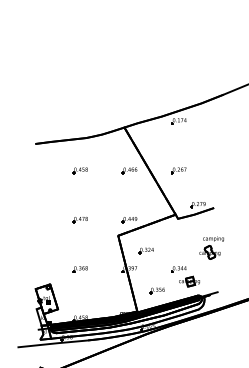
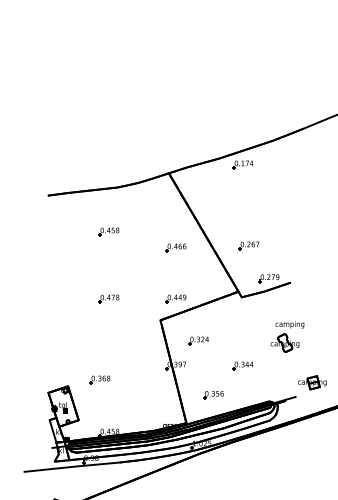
part: (129, 170) -> (175, 247), moved
part: (178, 170) -> (248, 245), moved
part: (79, 269) -> (99, 379), moved
part: (189, 281) -> (312, 382), moved

